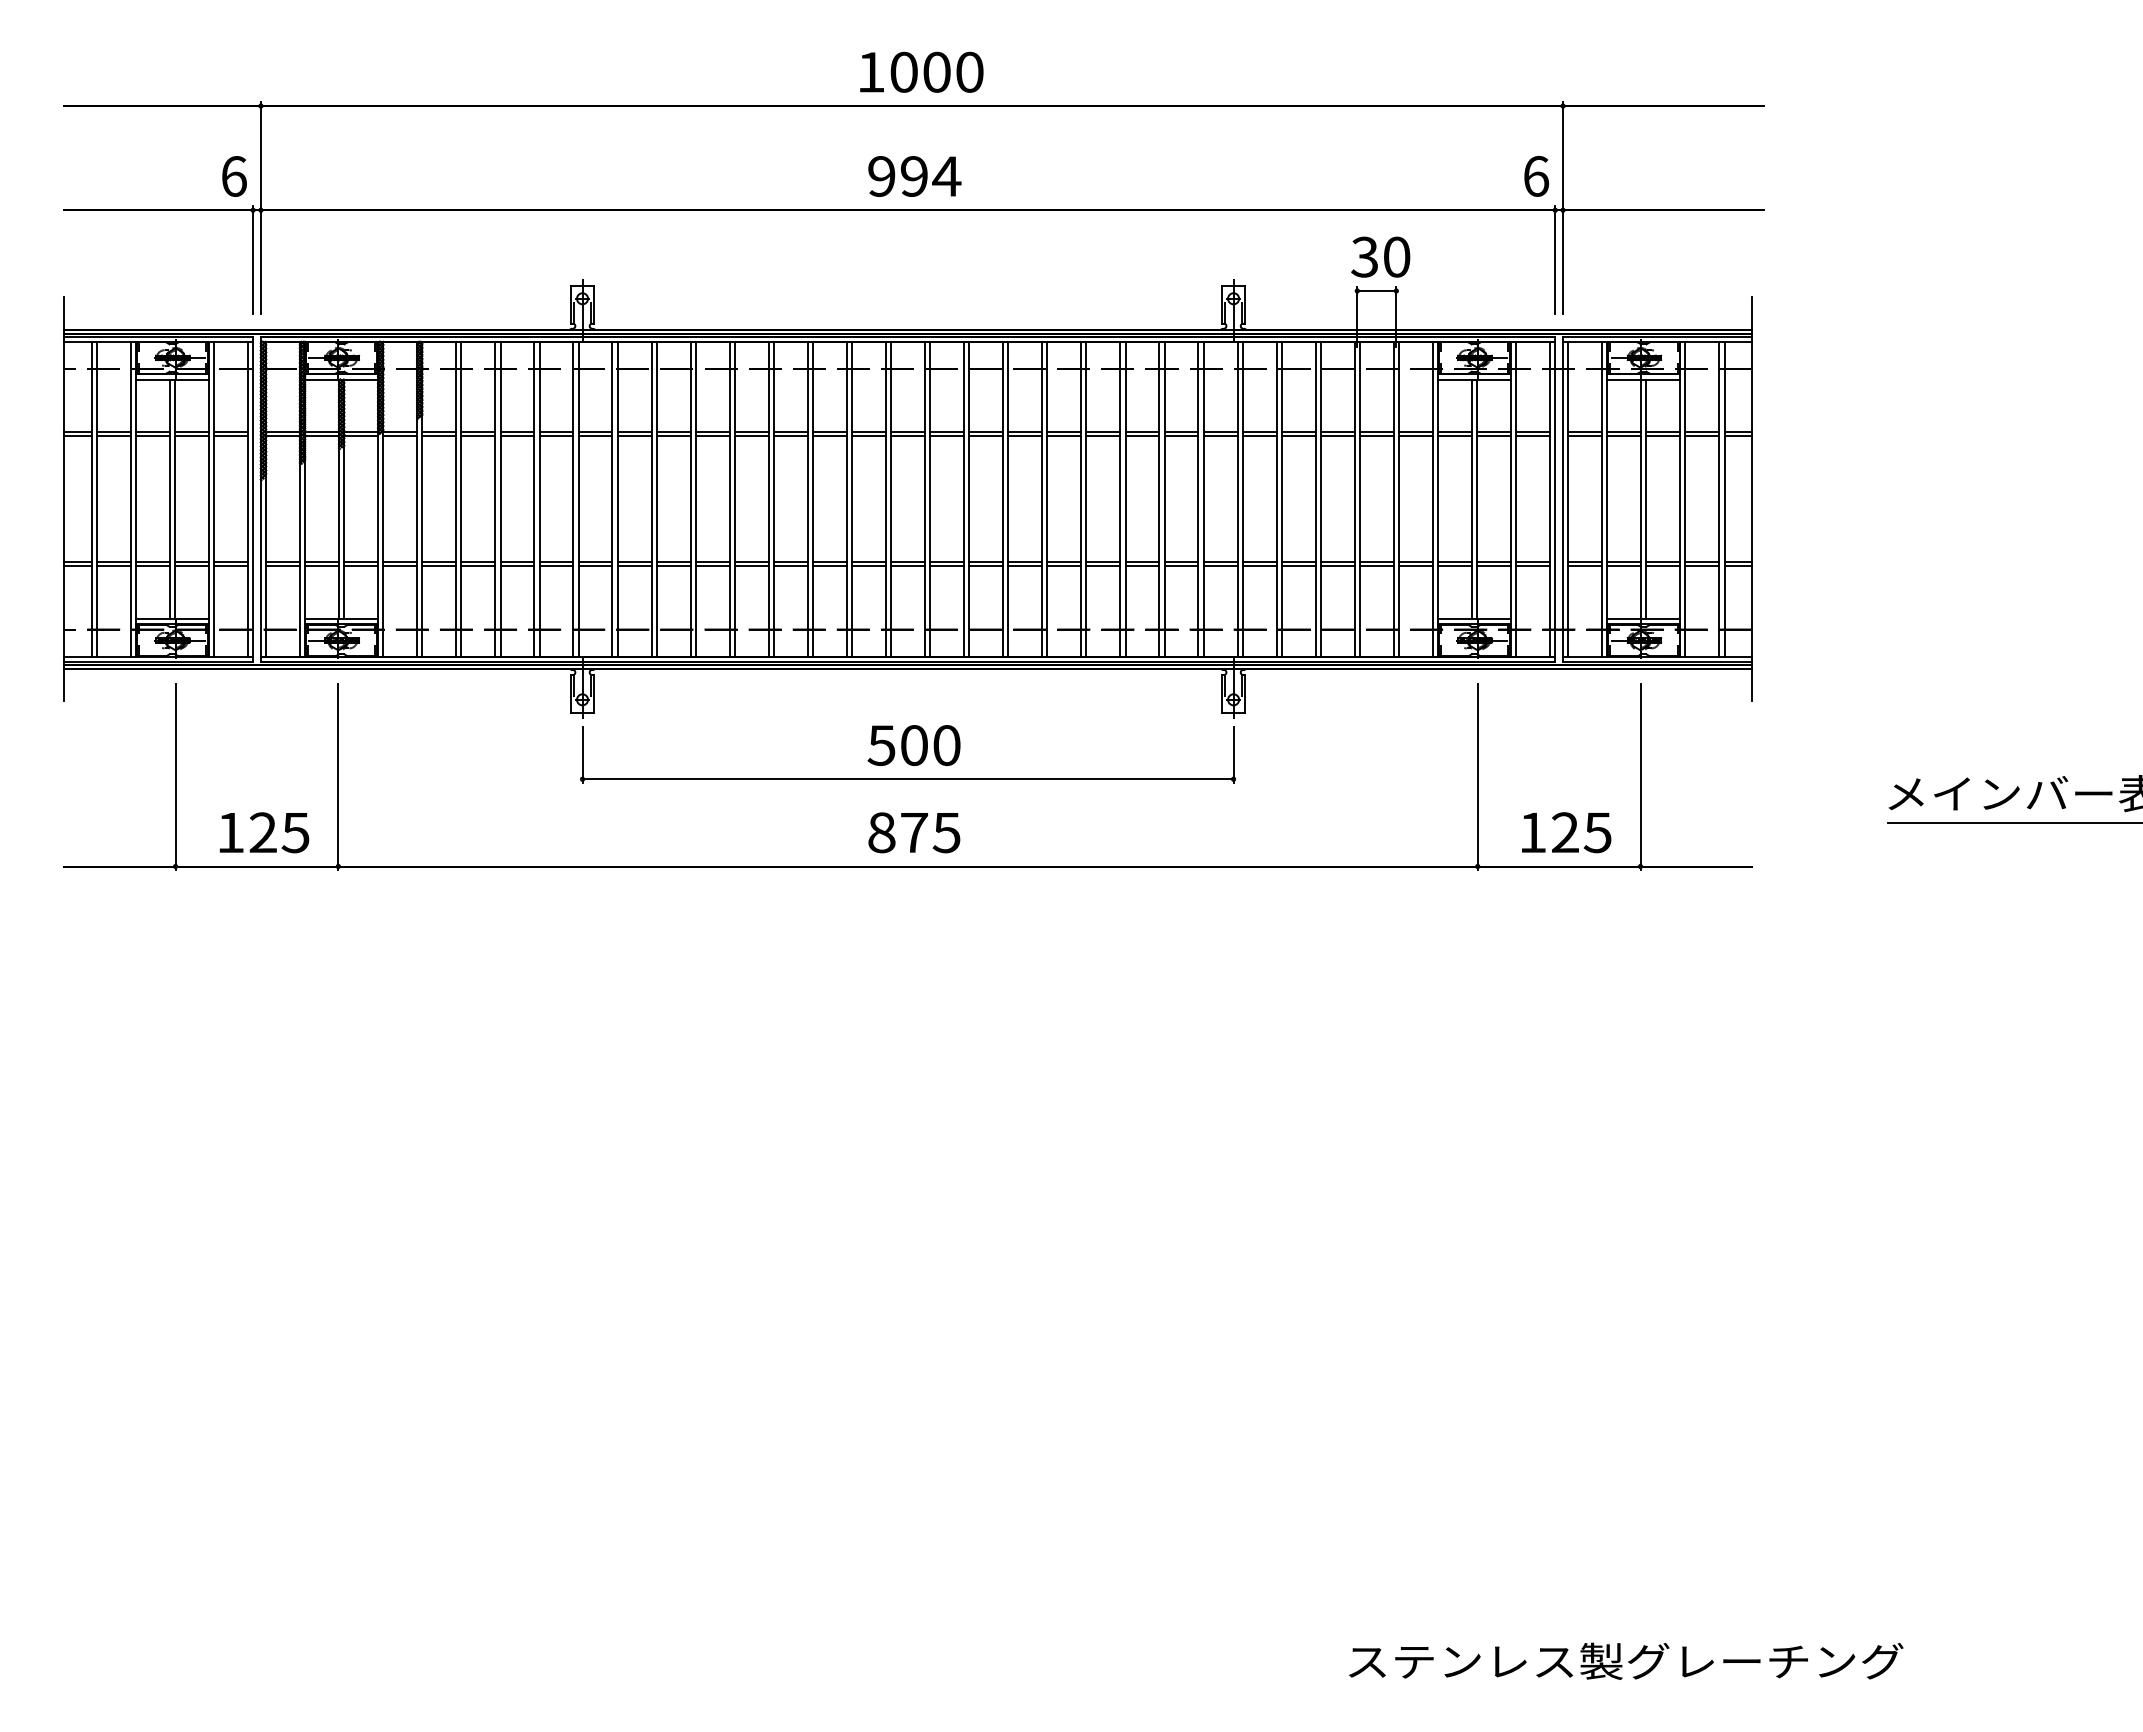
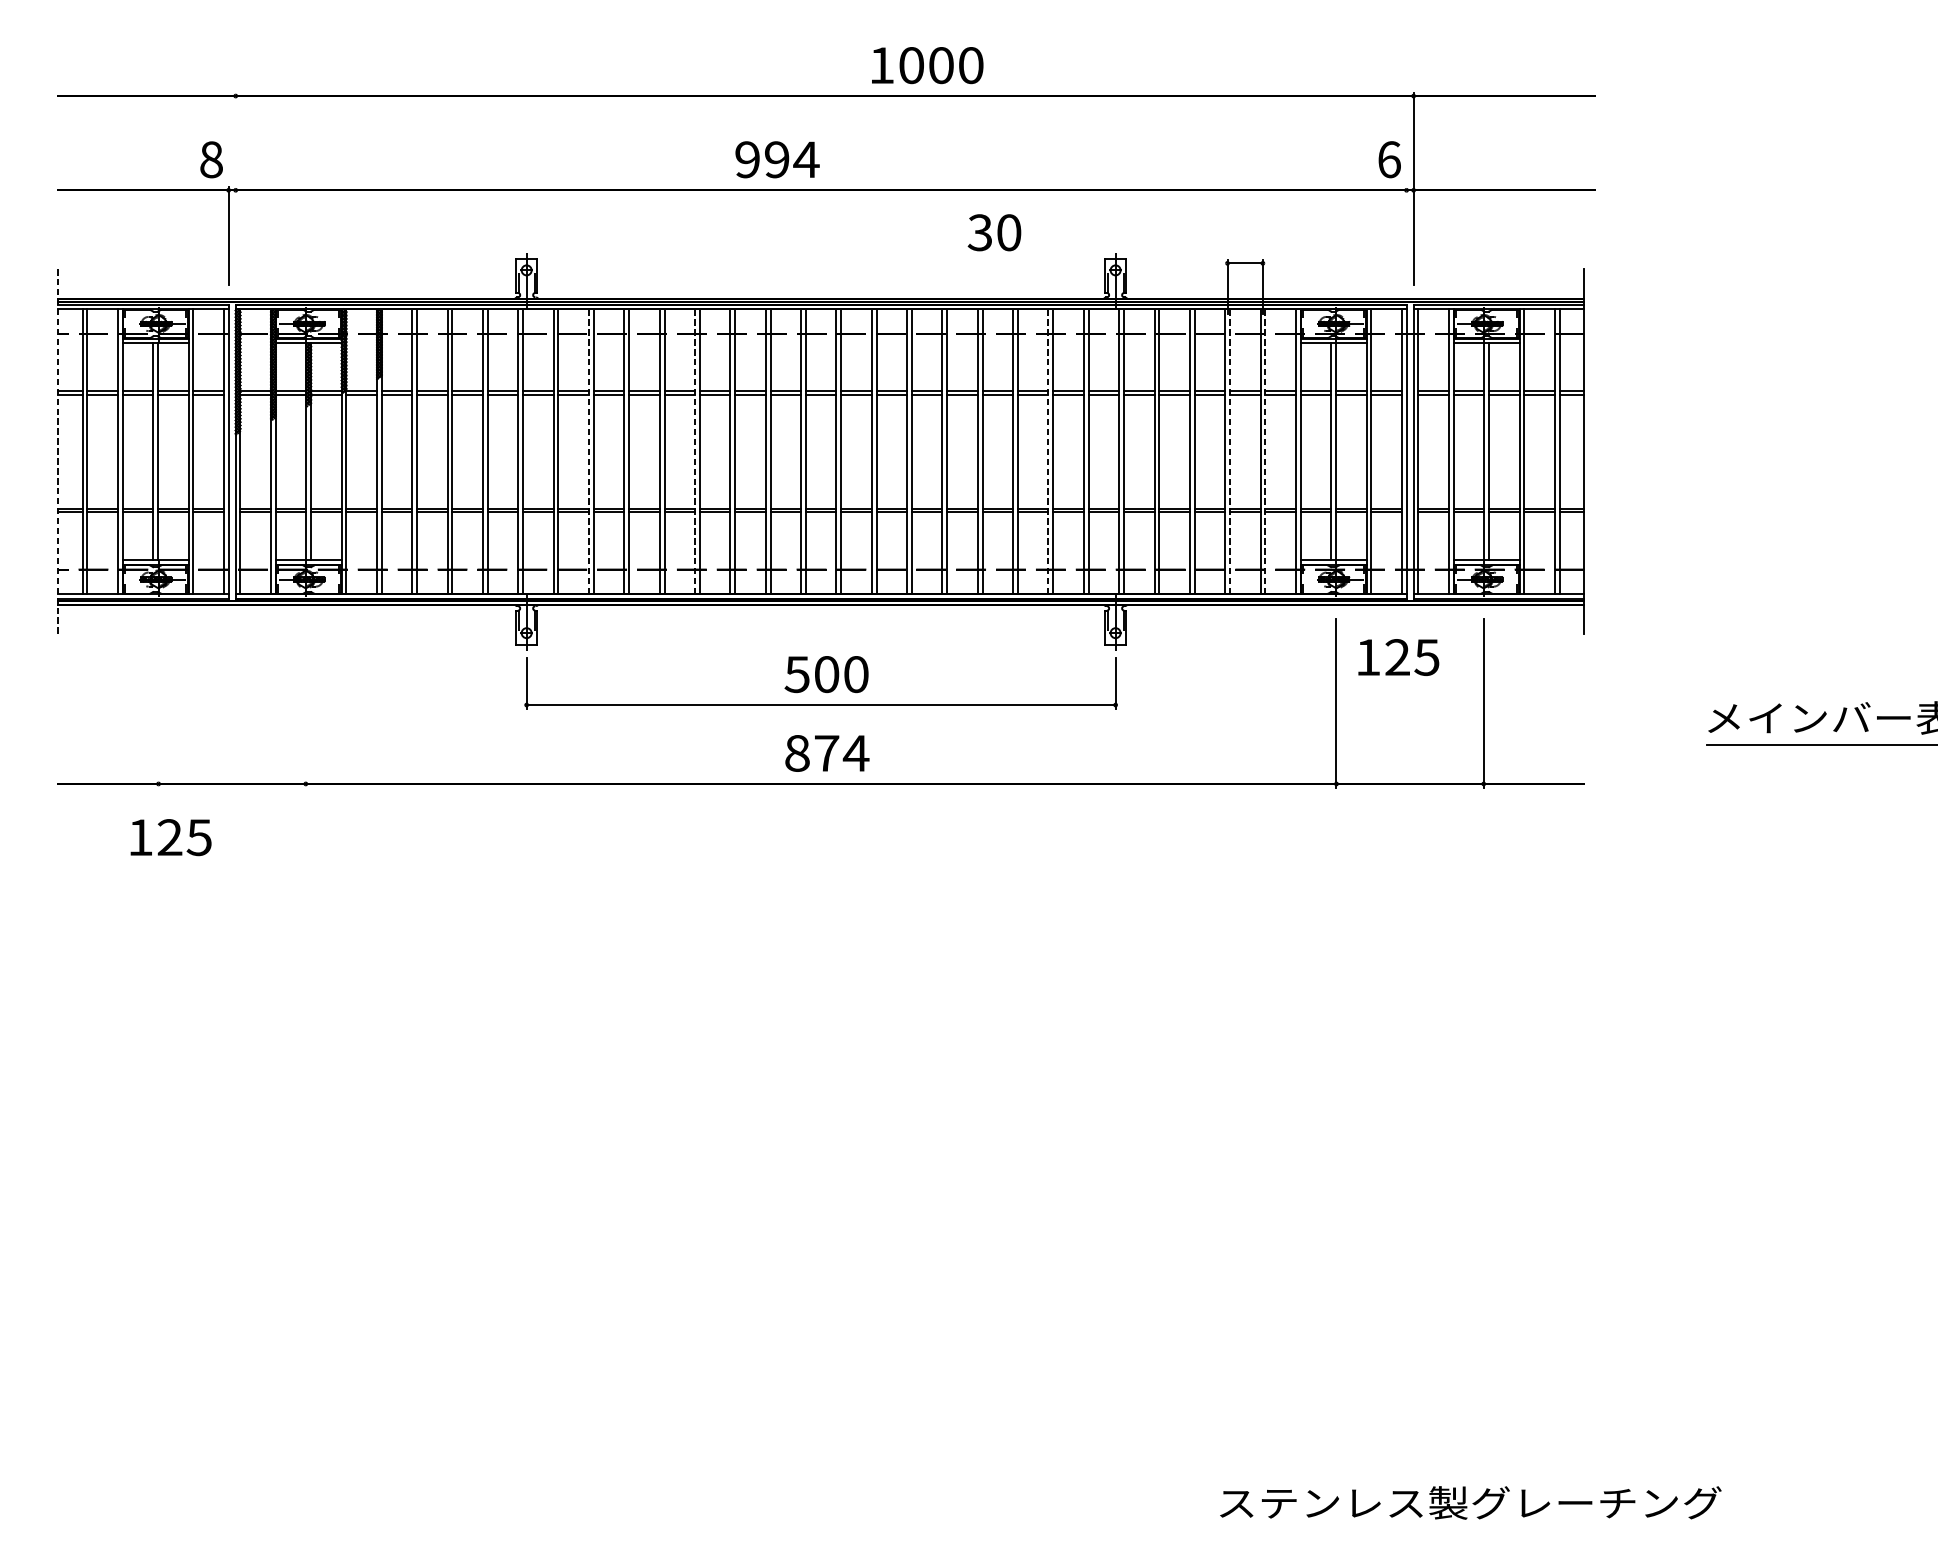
text: (921, 71) -> (927, 64), moved
text: (233, 176) -> (210, 159), 6 -> 8
text: (914, 176) -> (777, 159), moved
line: (260, 208) -> (235, 188), removed
text: (1380, 256) -> (994, 232), moved
line: (1555, 260) -> (1406, 235), removed
line: (64, 499) -> (58, 451), solid -> dashed
line: (651, 499) -> (589, 451), solid -> dashed
line: (768, 499) -> (694, 451), solid -> dashed
line: (1159, 499) -> (1048, 451), solid -> dashed
line: (1359, 499) -> (1229, 451), solid -> dashed
line: (1398, 499) -> (1264, 451), solid -> dashed
line: (175, 777) -> (158, 703), removed
line: (338, 777) -> (305, 703), removed
text: (264, 832) -> (171, 837), moved
text: (1566, 832) -> (1398, 657), moved
text: (946, 833) -> (855, 754), 875 -> 874

